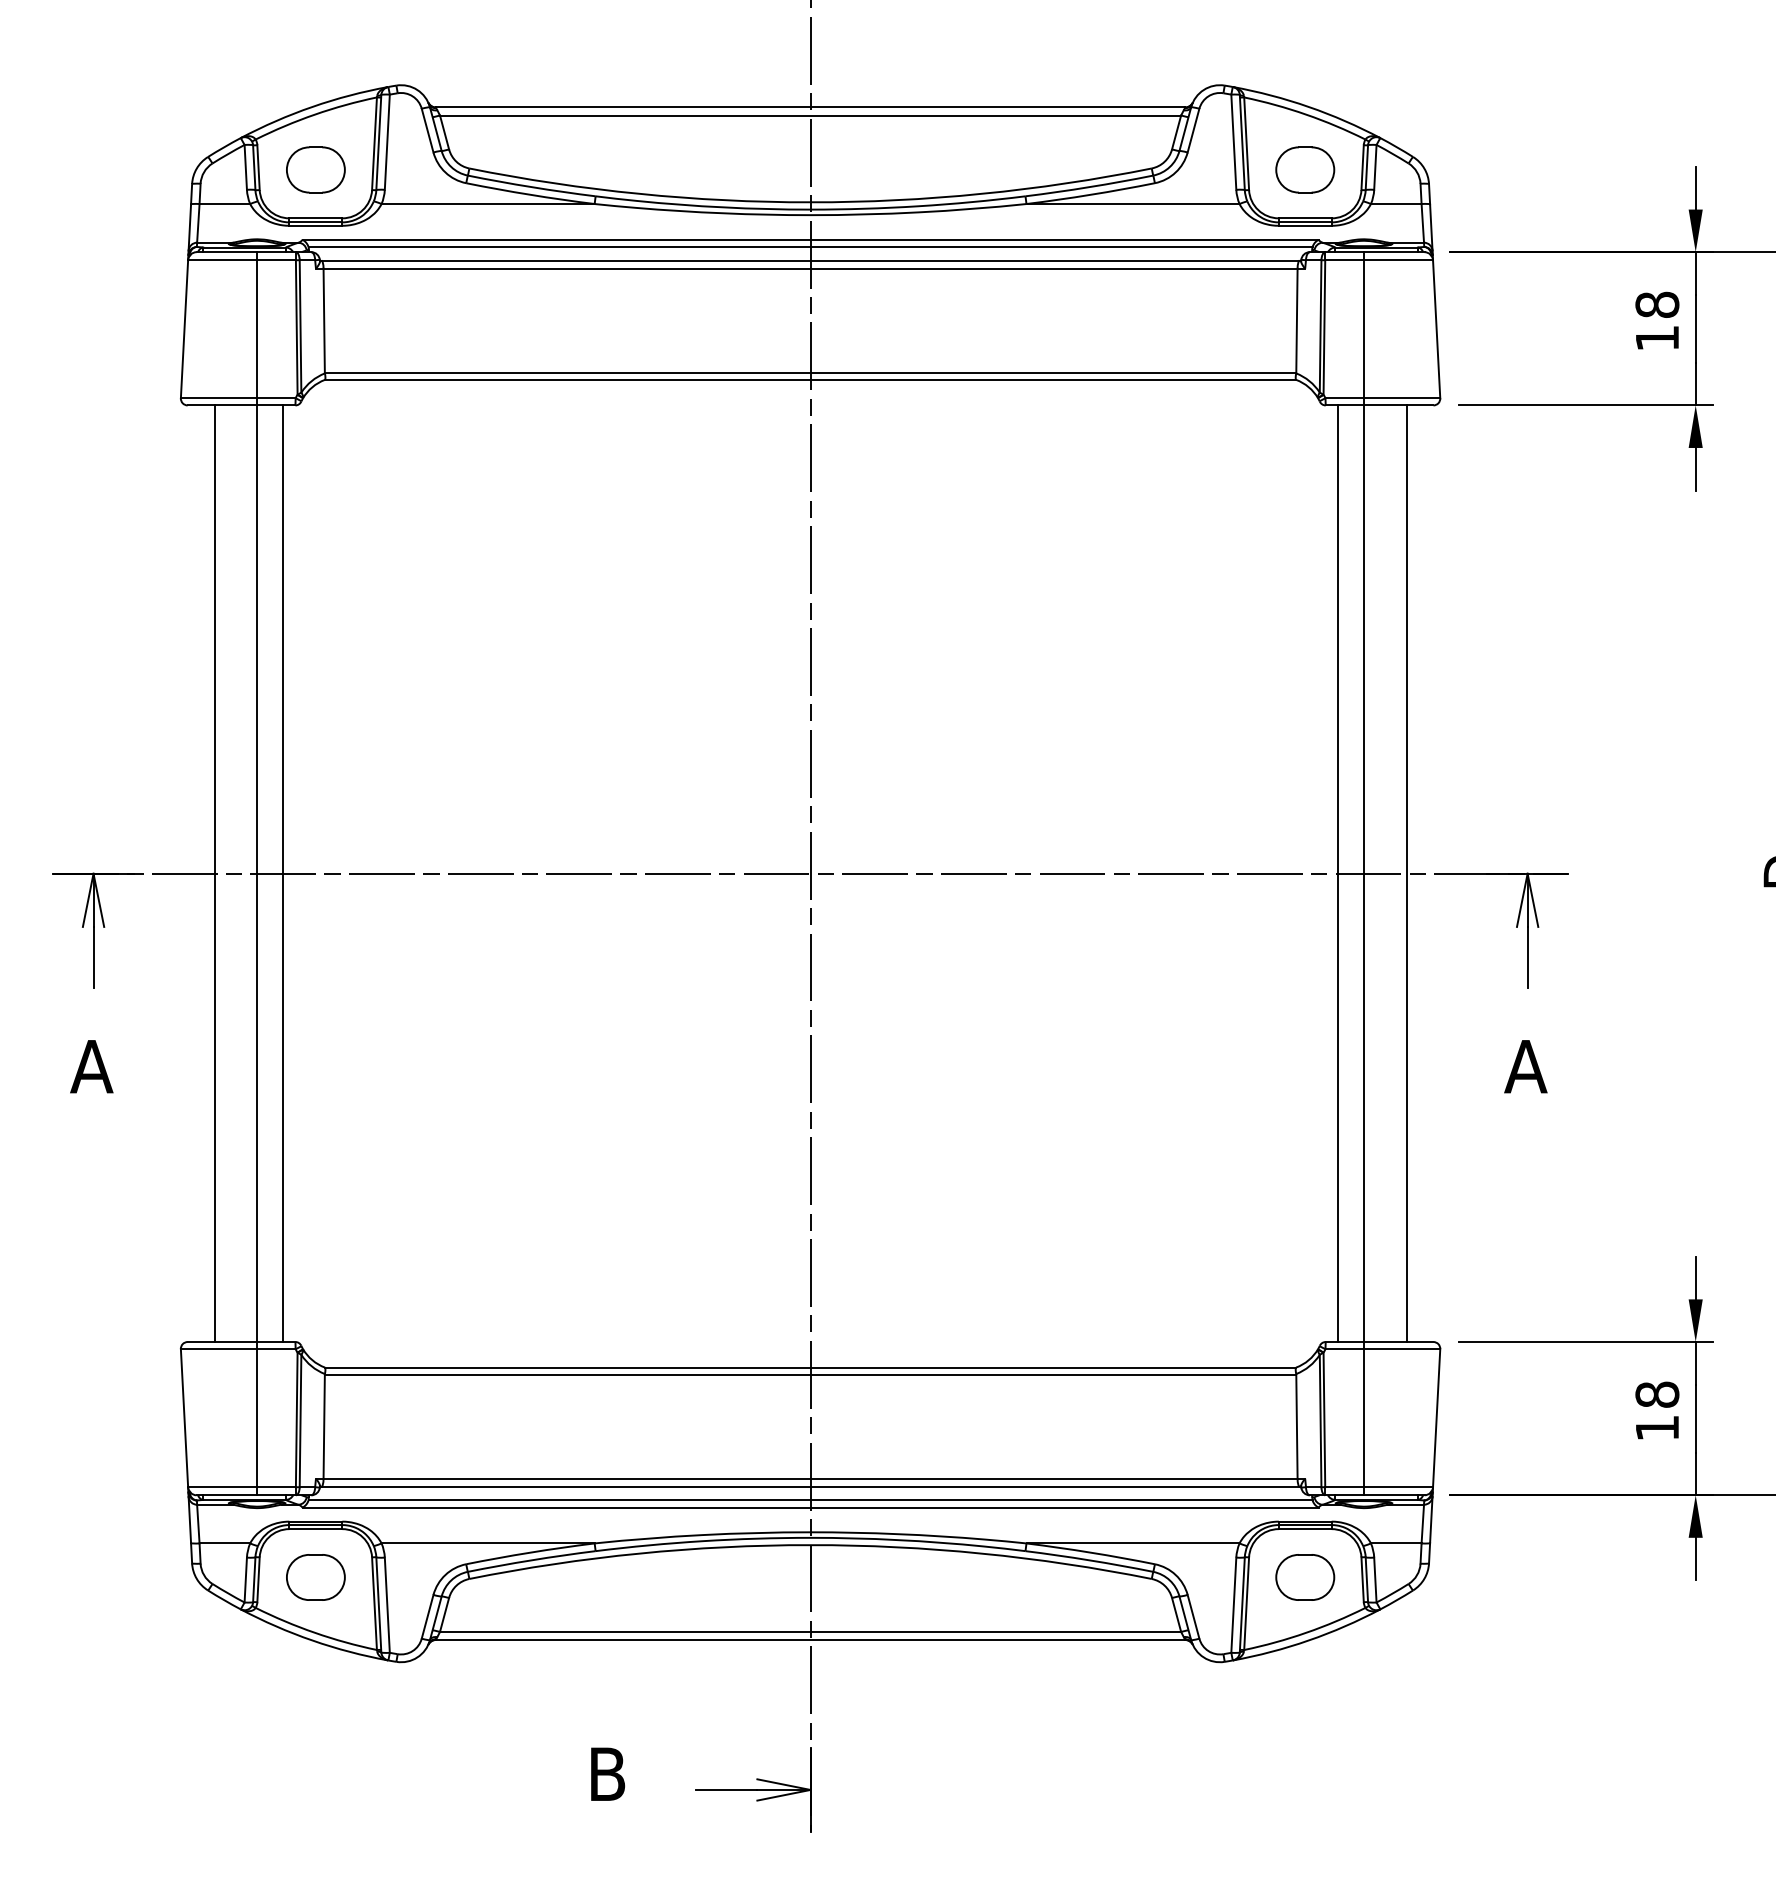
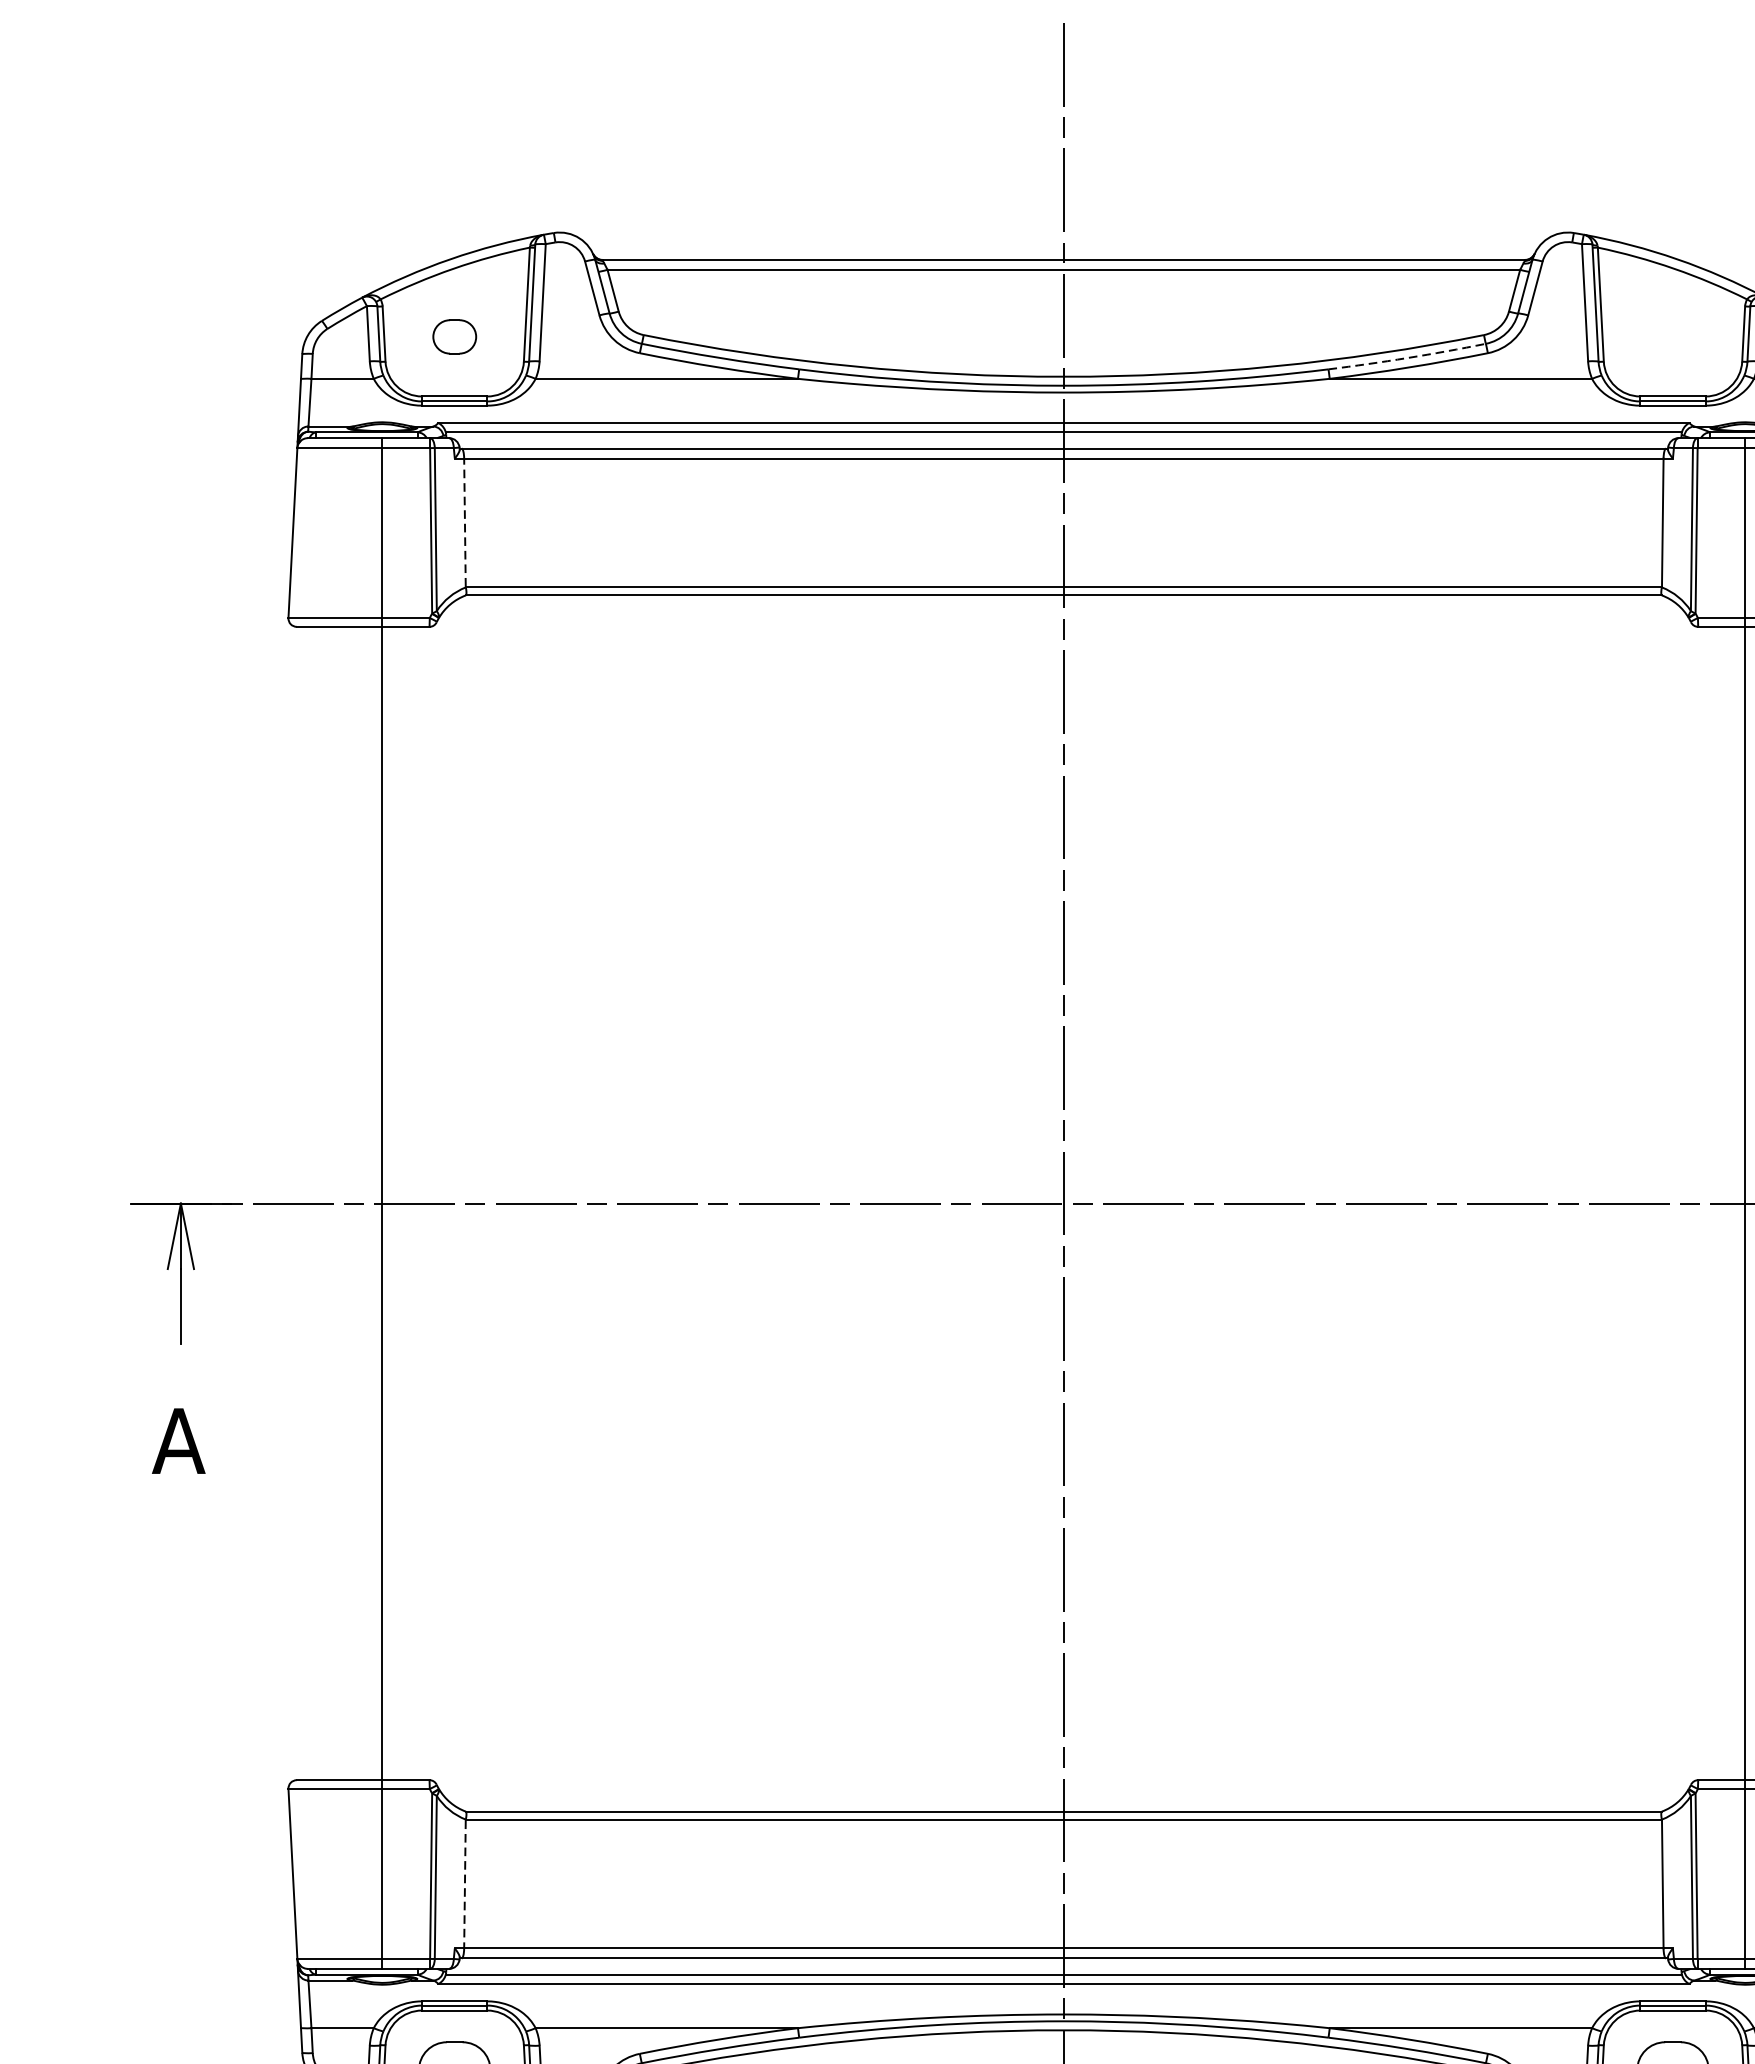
part: (315, 169) -> (454, 336), size x0.6
part: (1305, 169) -> (1673, 336), removed
arc: (1089, 187) -> (1407, 358), solid -> dashed
line: (324, 320) -> (465, 522), solid -> dashed
line: (214, 873) -> (329, 1203), removed
line: (282, 873) -> (413, 1203), removed
line: (1338, 873) -> (1713, 1203), removed
line: (324, 1426) -> (465, 1884), solid -> dashed

